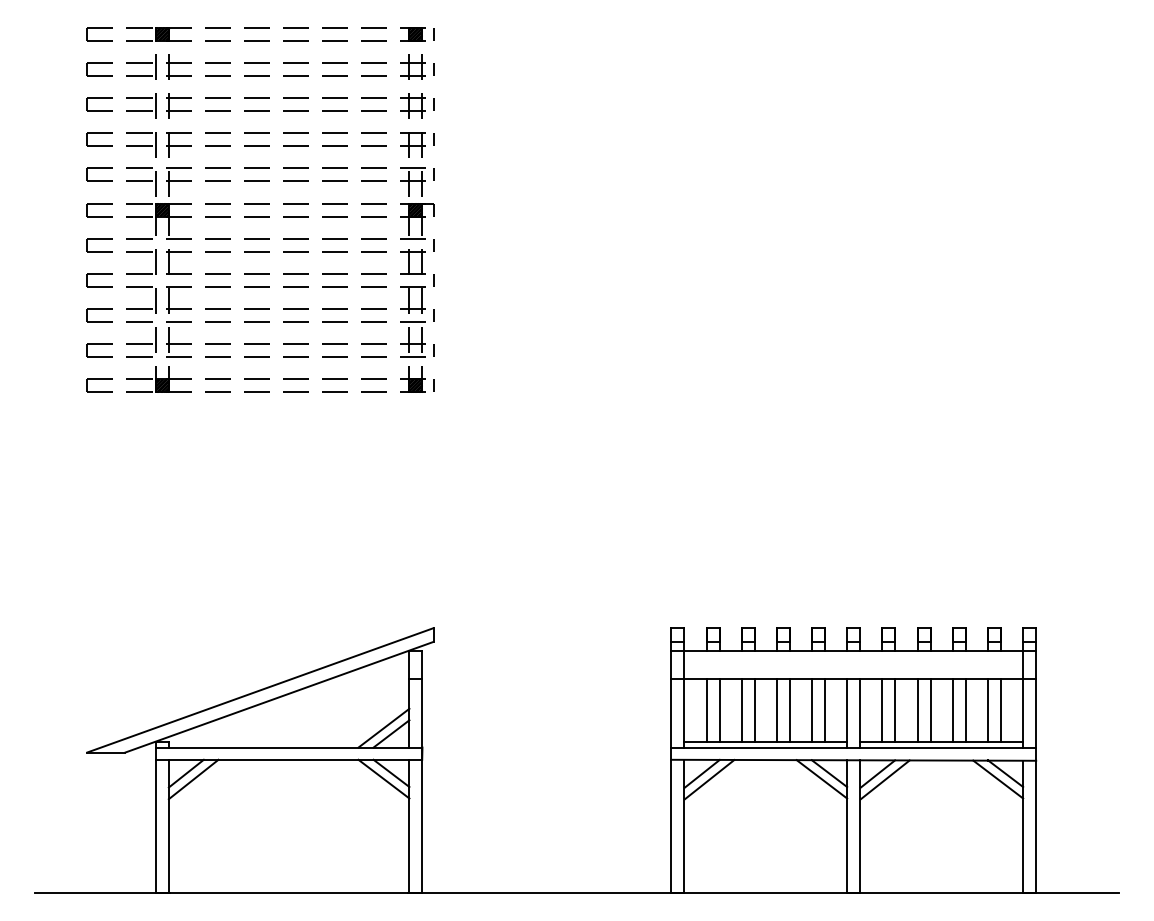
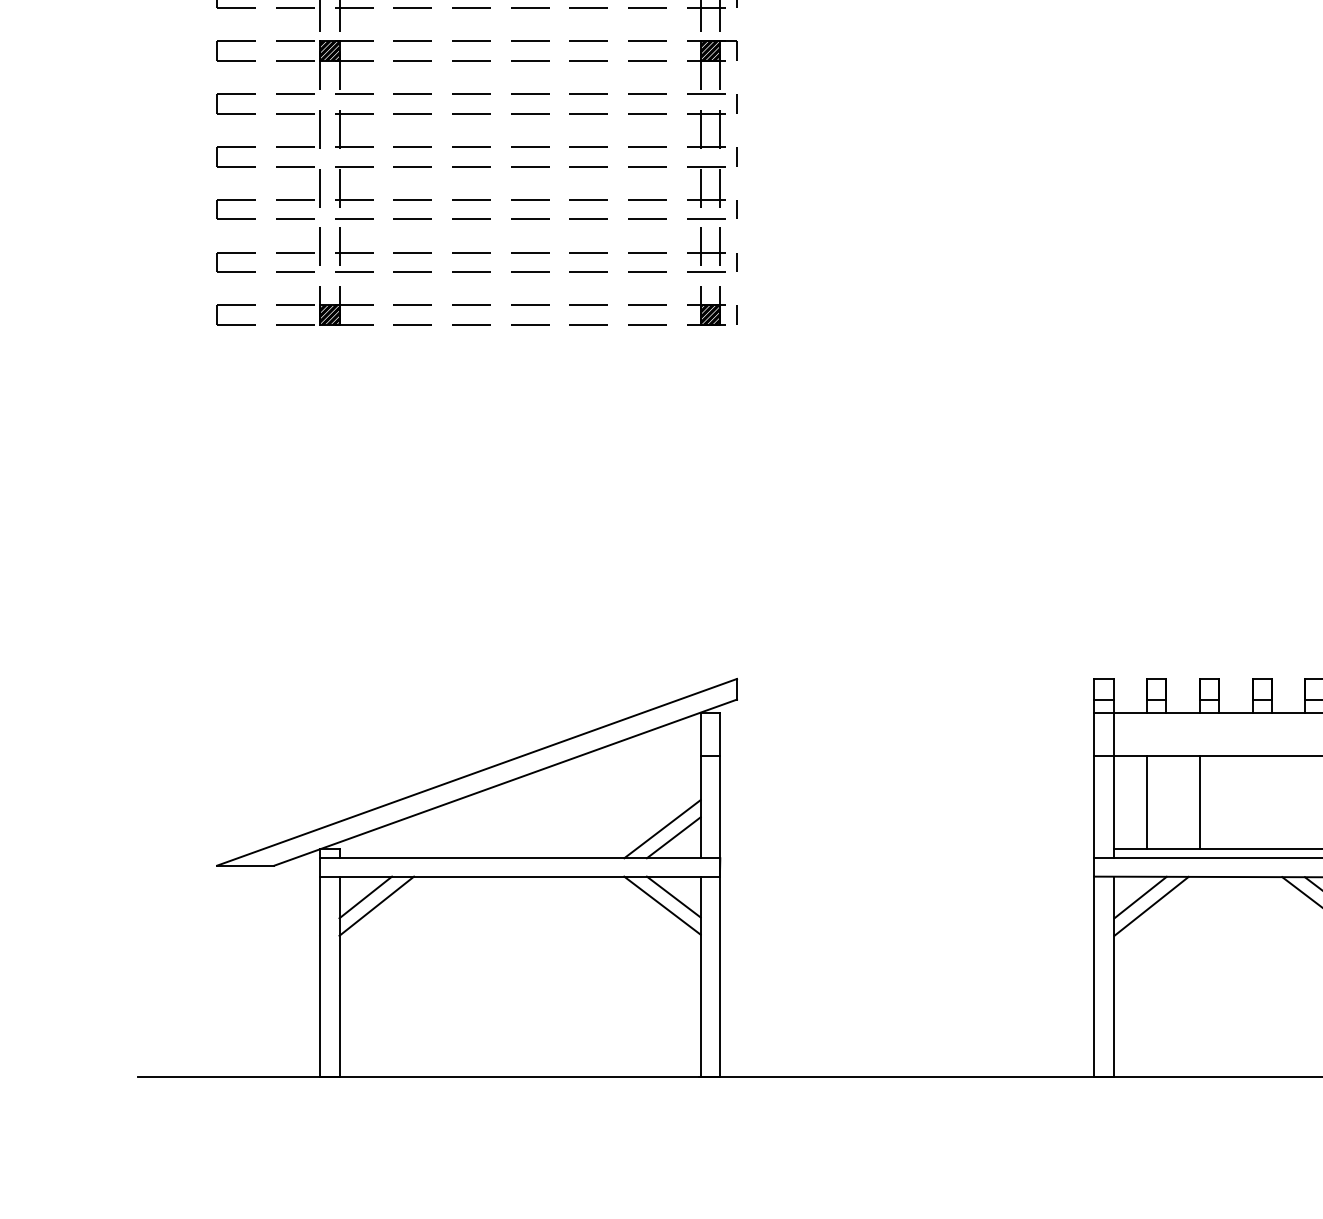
line: (719, 710) -> (1166, 802), removed
line: (754, 710) -> (1218, 802), removed
line: (776, 710) -> (1251, 802), removed
line: (789, 710) -> (1271, 802), removed
line: (812, 710) -> (1305, 802), removed

